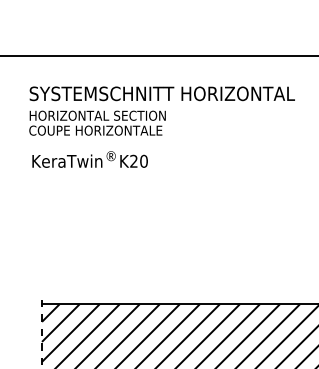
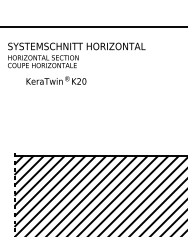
text: (90, 159) -> (56, 80), moved

